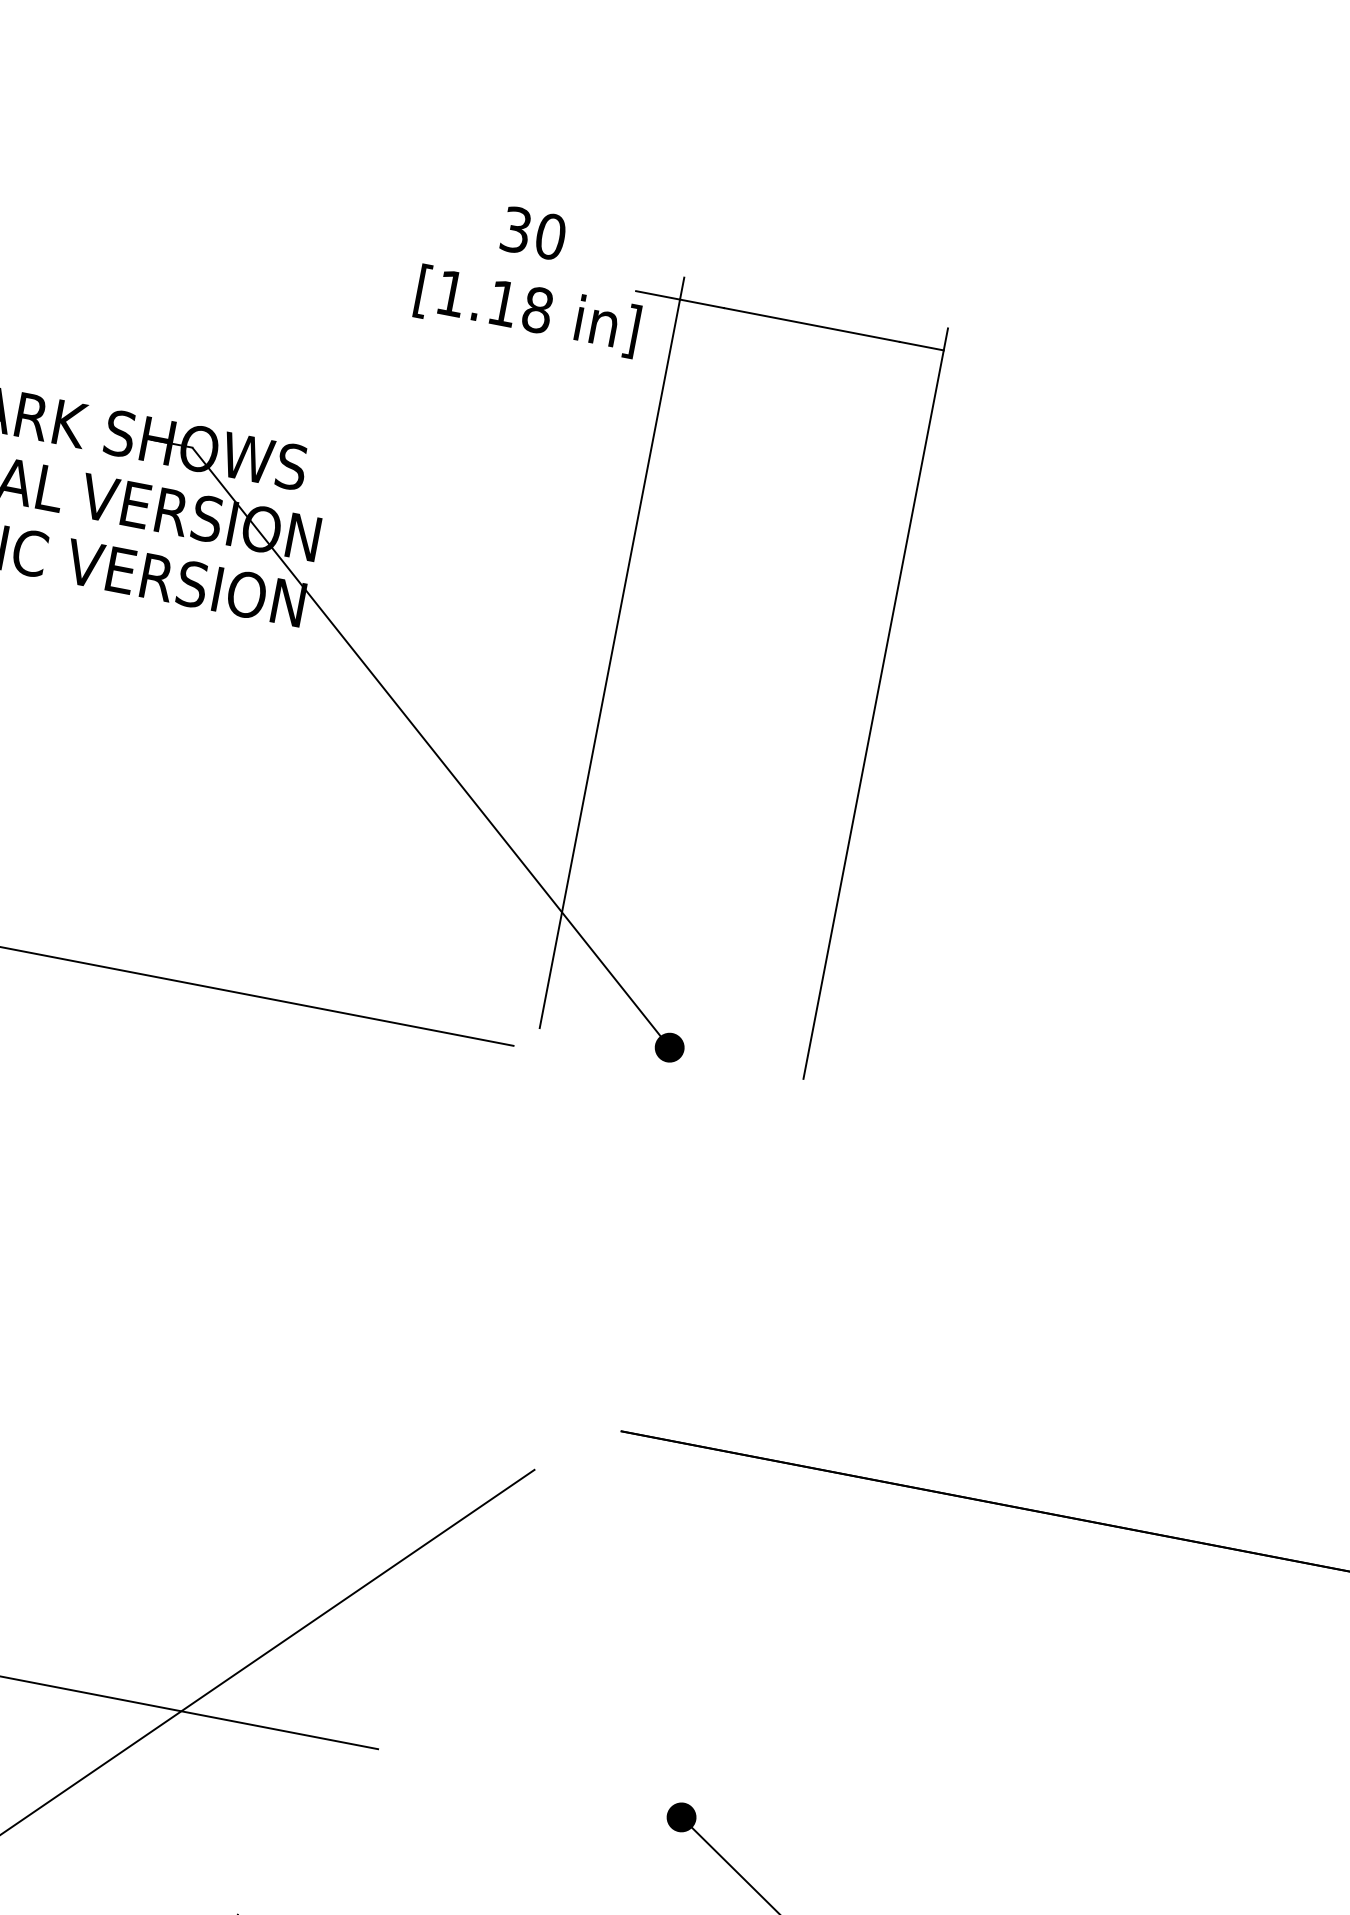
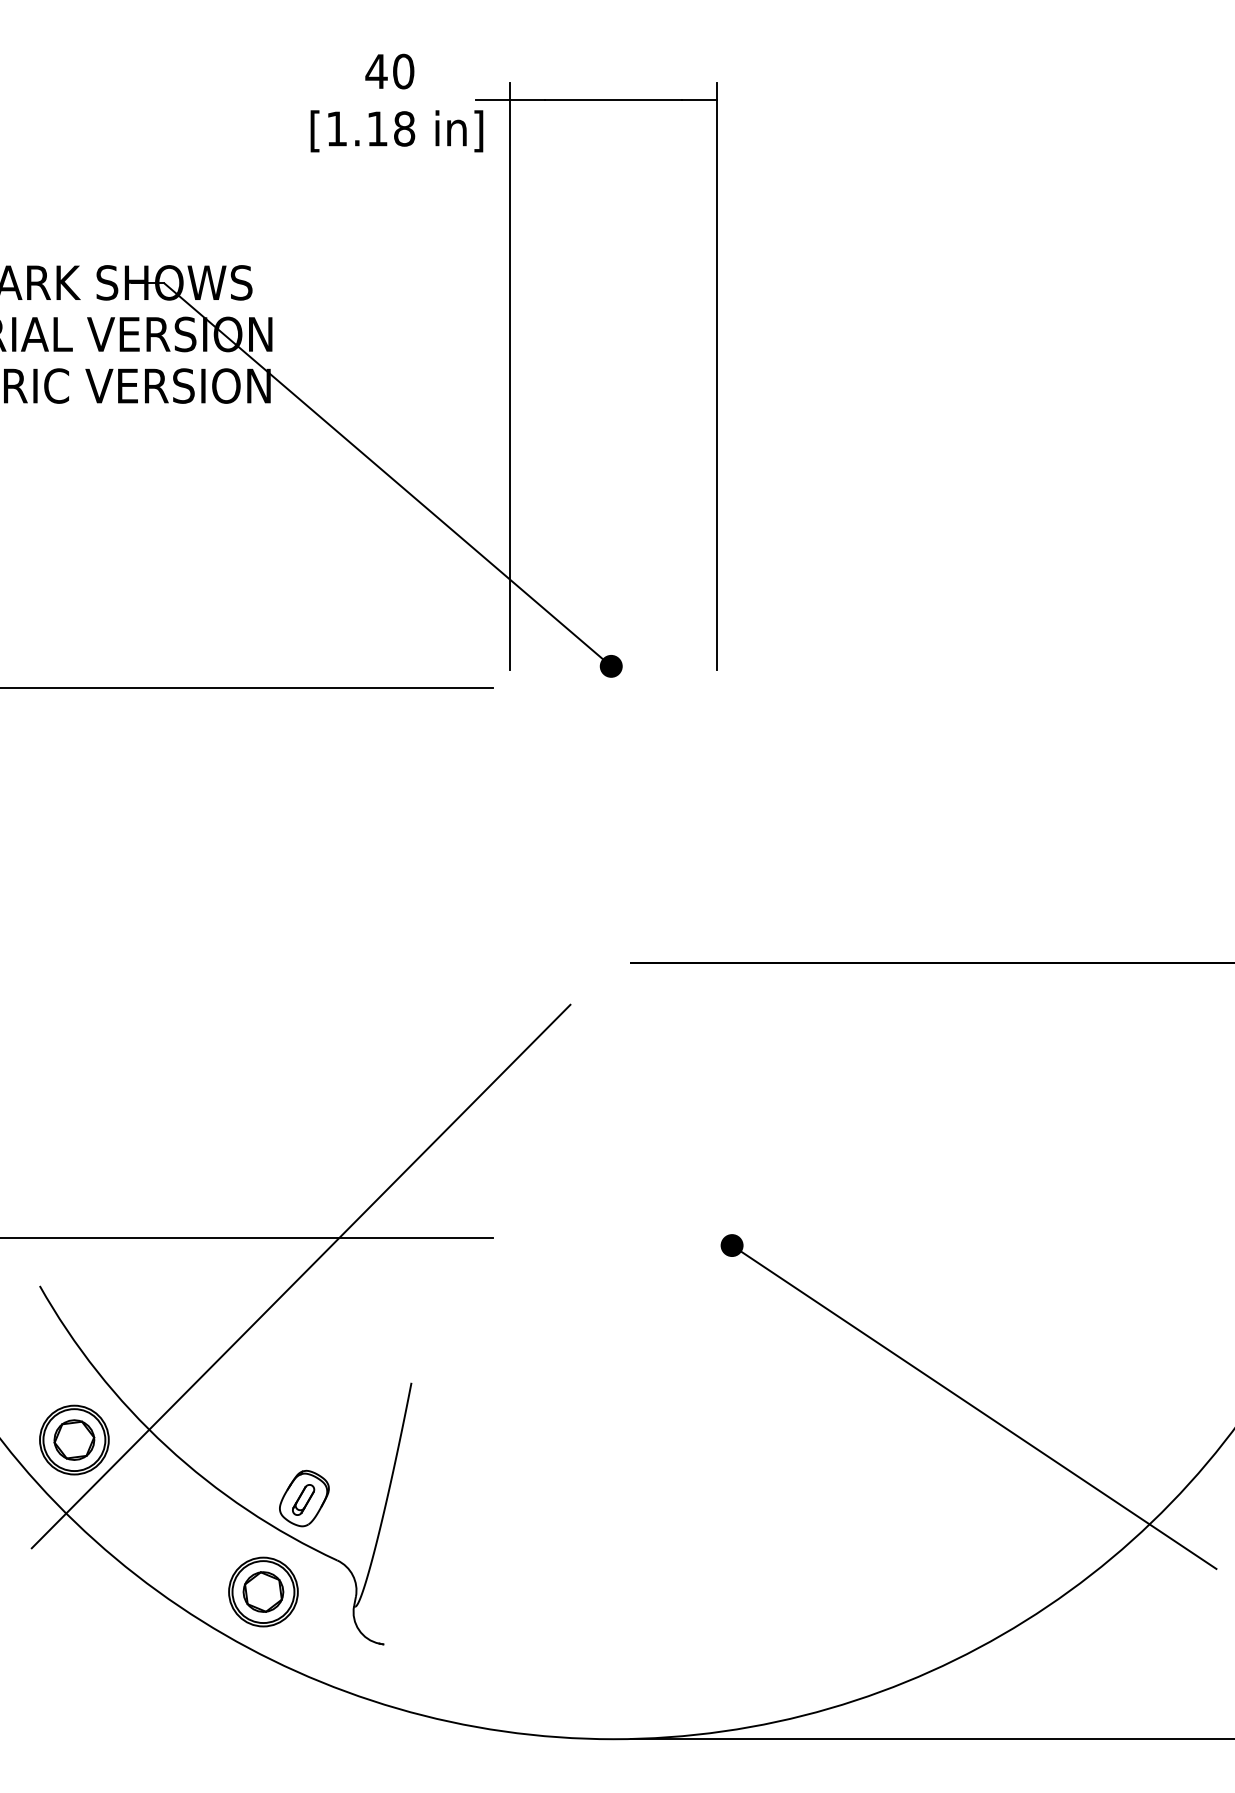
text: (516, 229) -> (376, 71), 30 -> 40

